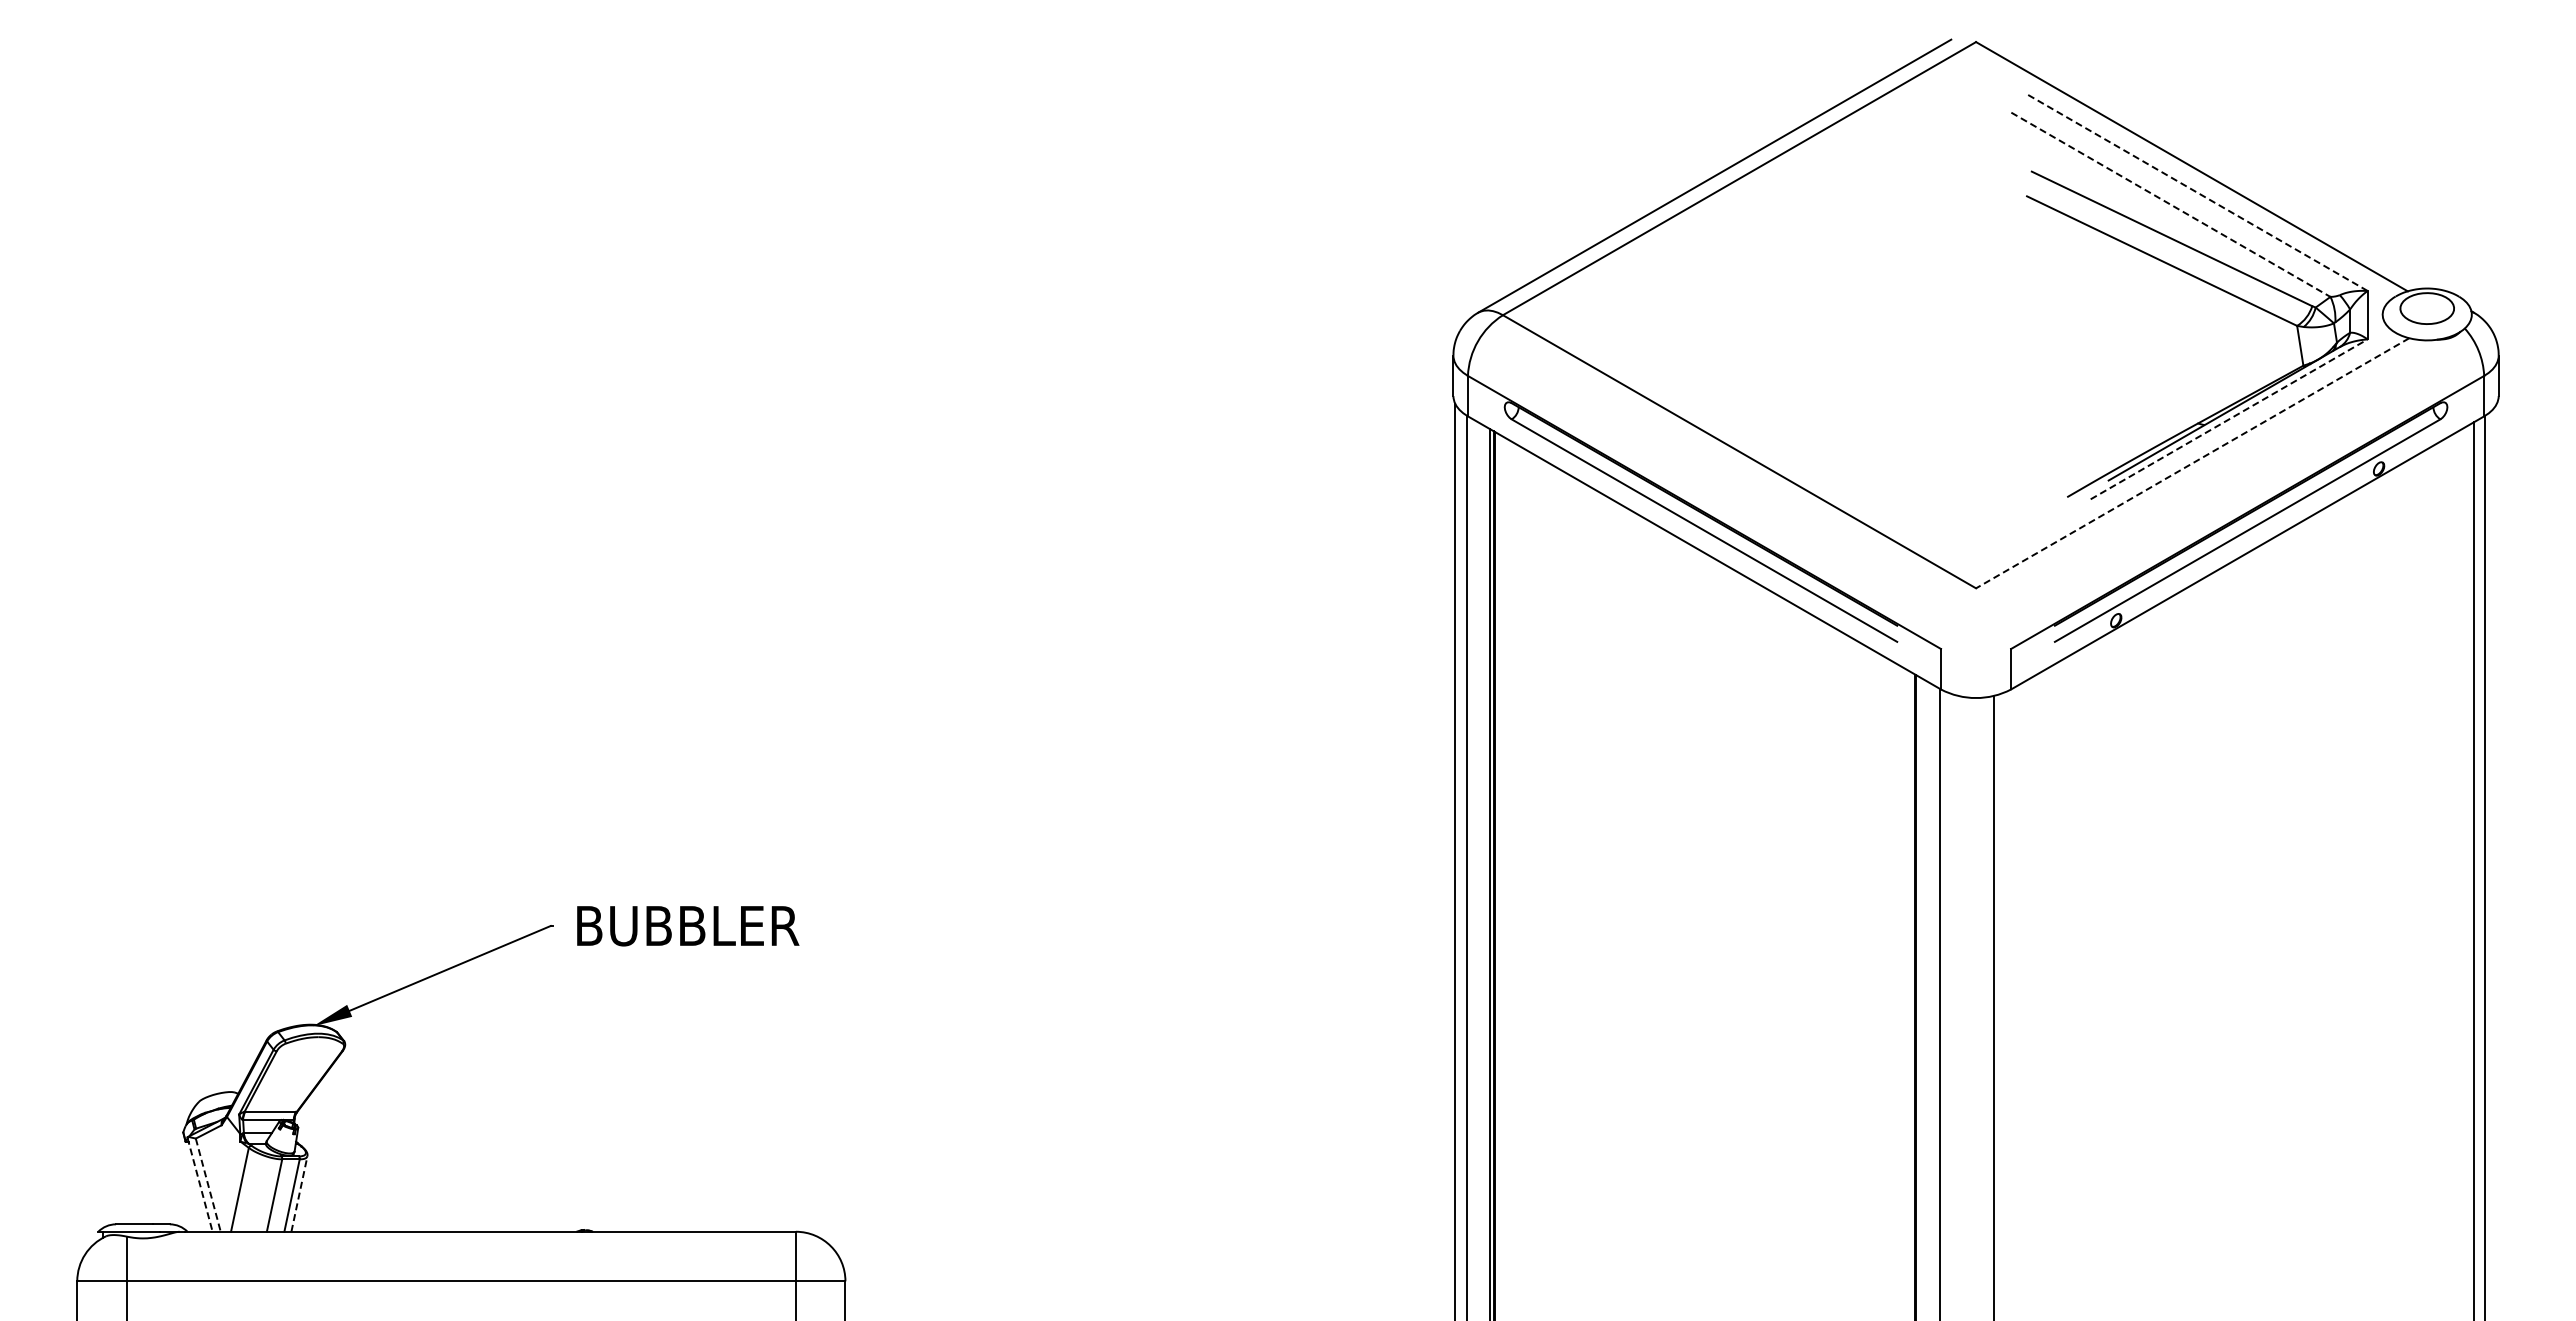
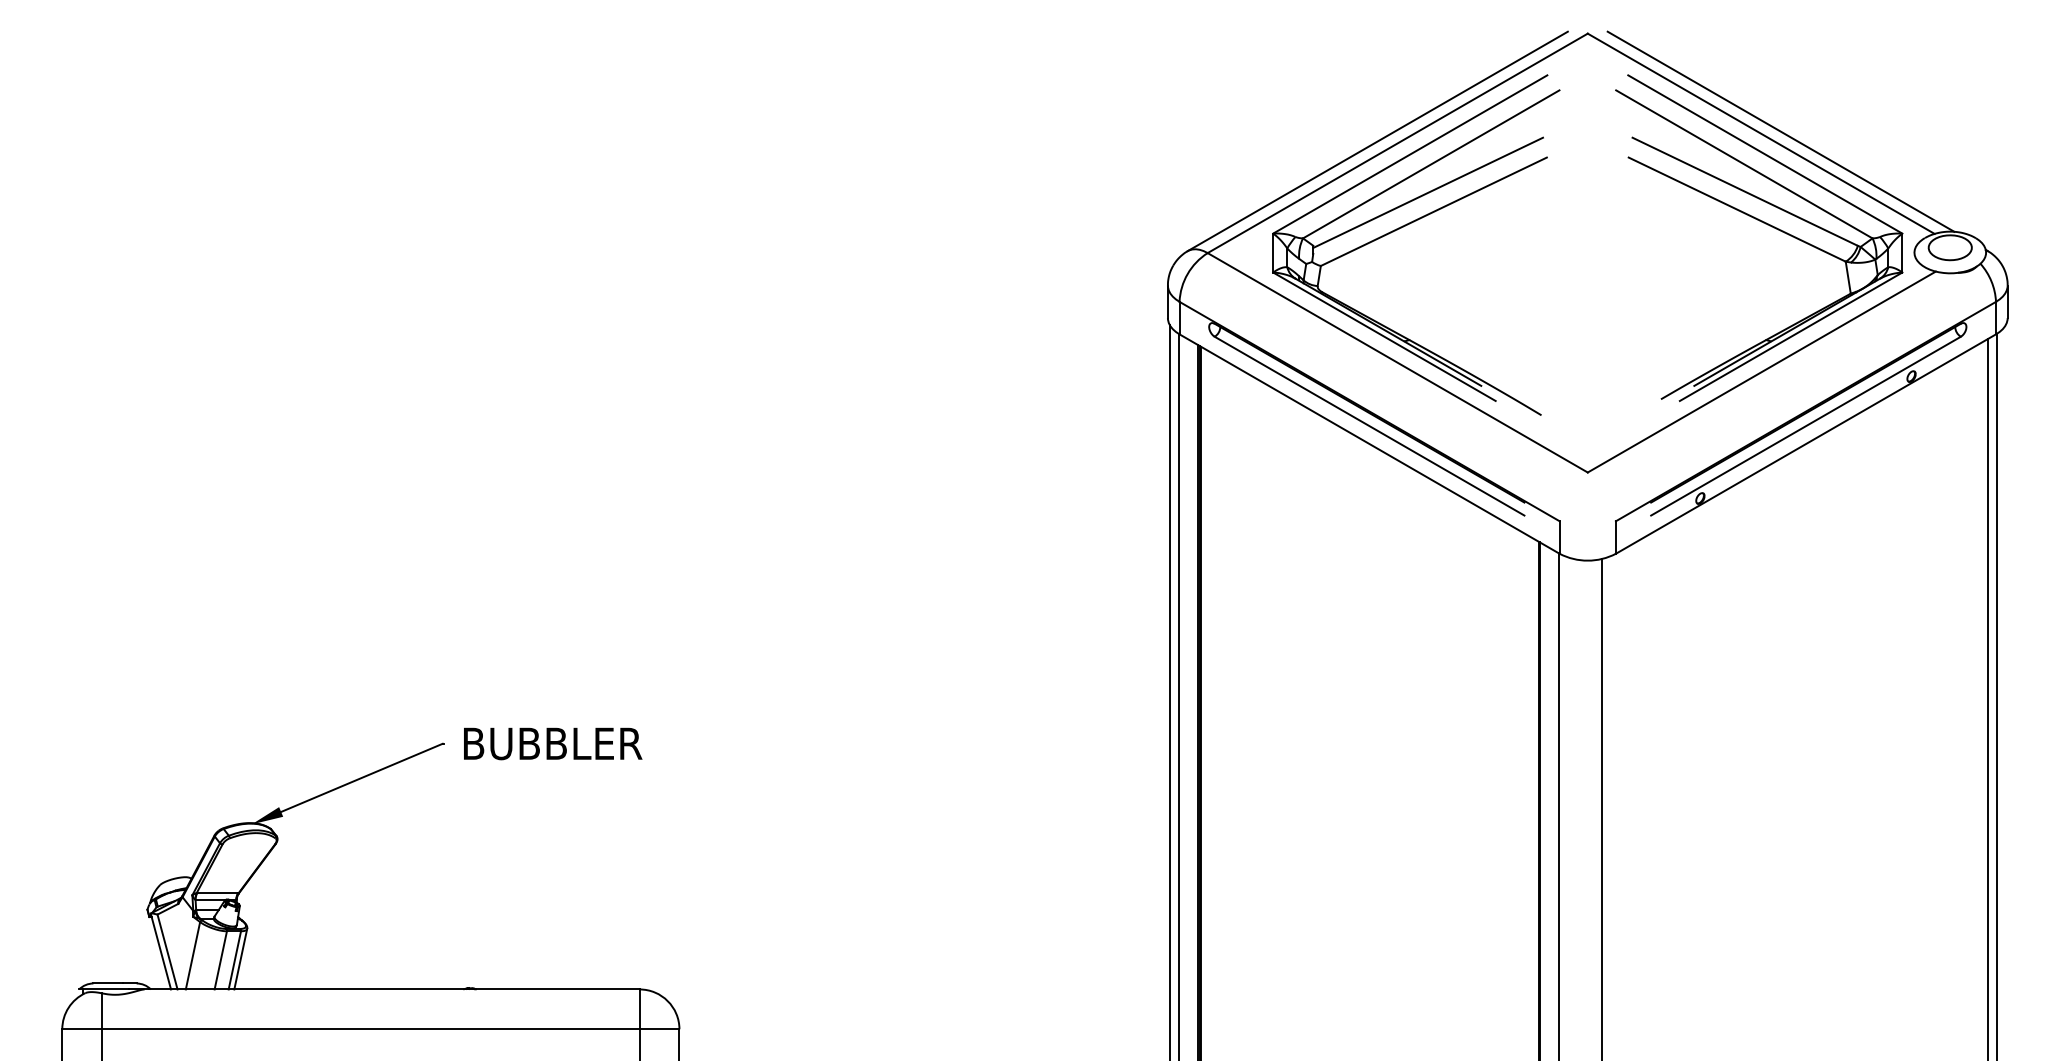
line: (2216, 163) -> (1780, 131), added
line: (2196, 192) -> (1764, 154), dashed -> solid
line: (2171, 205) -> (1744, 164), dashed -> solid
part: (1750, 281) -> (1406, 226), added
line: (2229, 419) -> (1791, 336), dashed -> solid
line: (2192, 463) -> (1761, 372), dashed -> solid
line: (200, 1184) -> (161, 951), dashed -> solid
line: (208, 1185) -> (167, 952), dashed -> solid
line: (299, 1193) -> (240, 958), dashed -> solid

